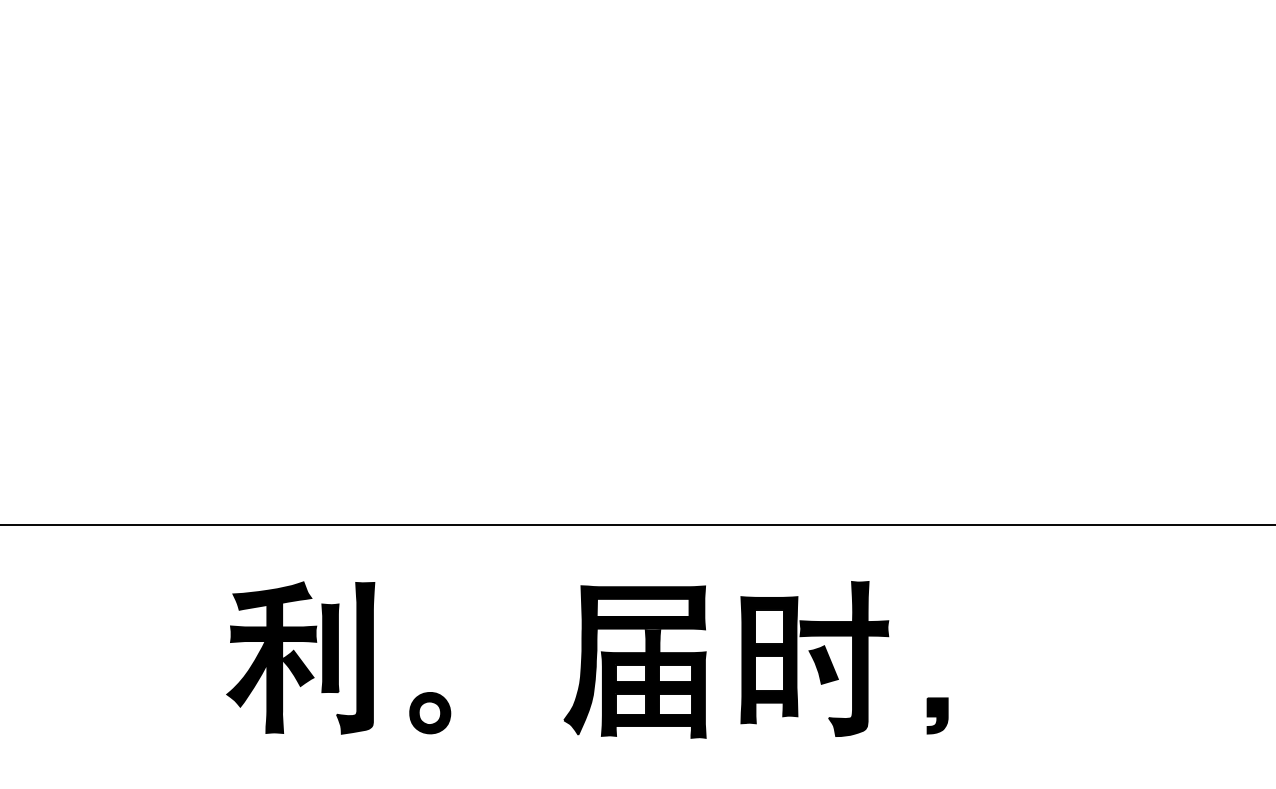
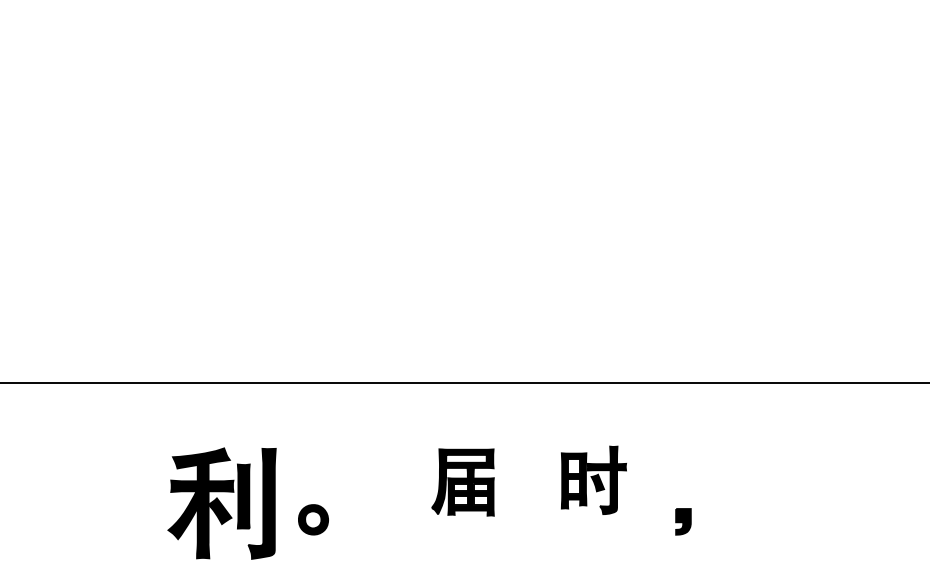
part: (299, 657) -> (221, 503), moved
part: (814, 659) -> (593, 480), size x0.6
part: (634, 661) -> (462, 482), size x0.6

